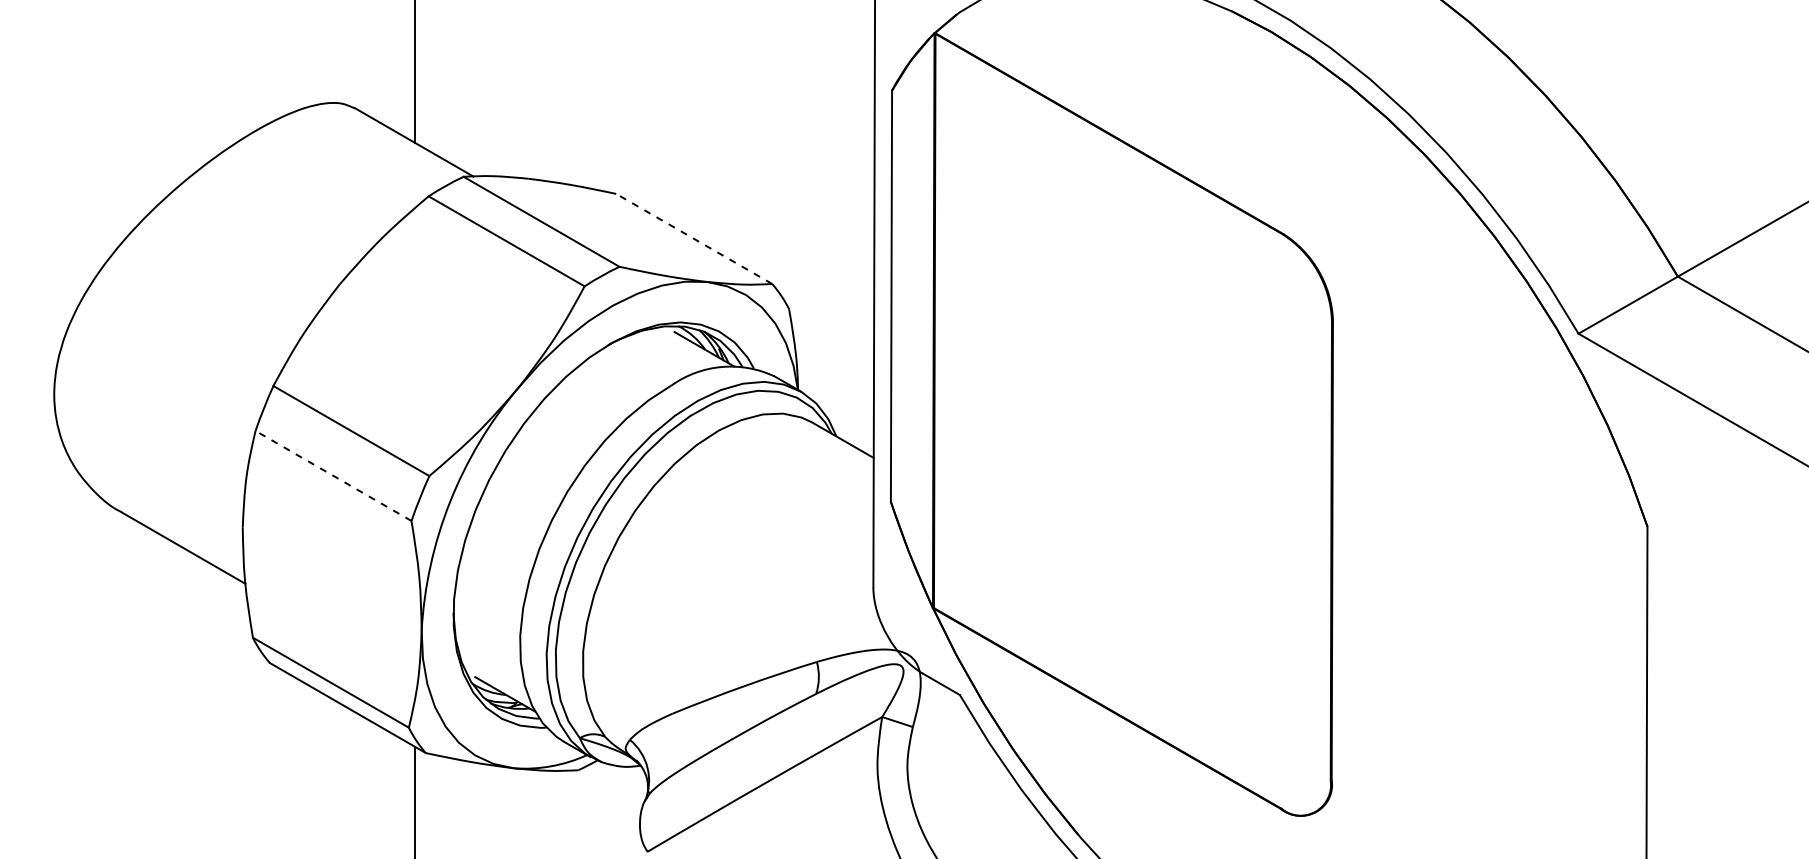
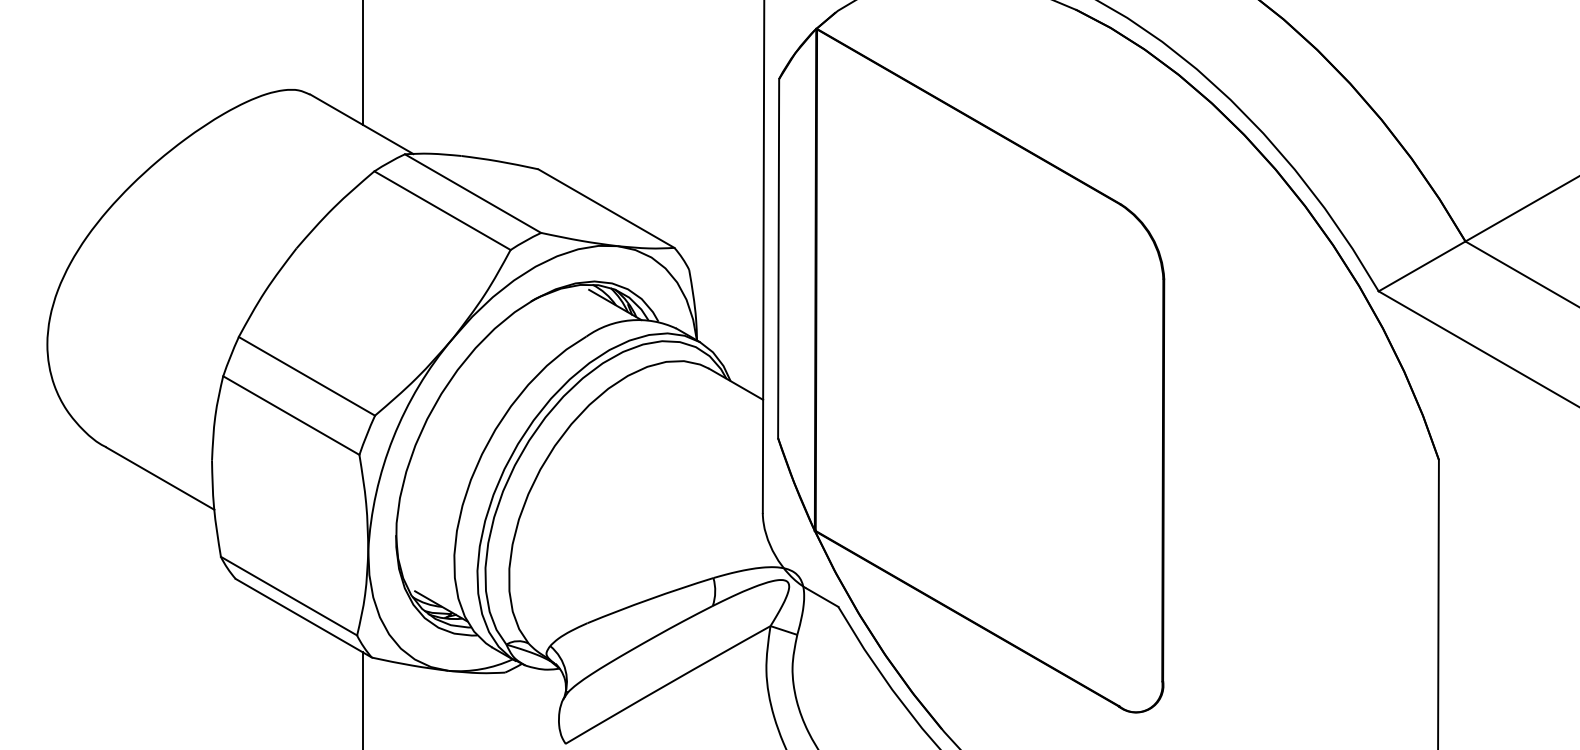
line: (693, 238) -> (605, 208), dashed -> solid
line: (333, 475) -> (291, 415), dashed -> solid

